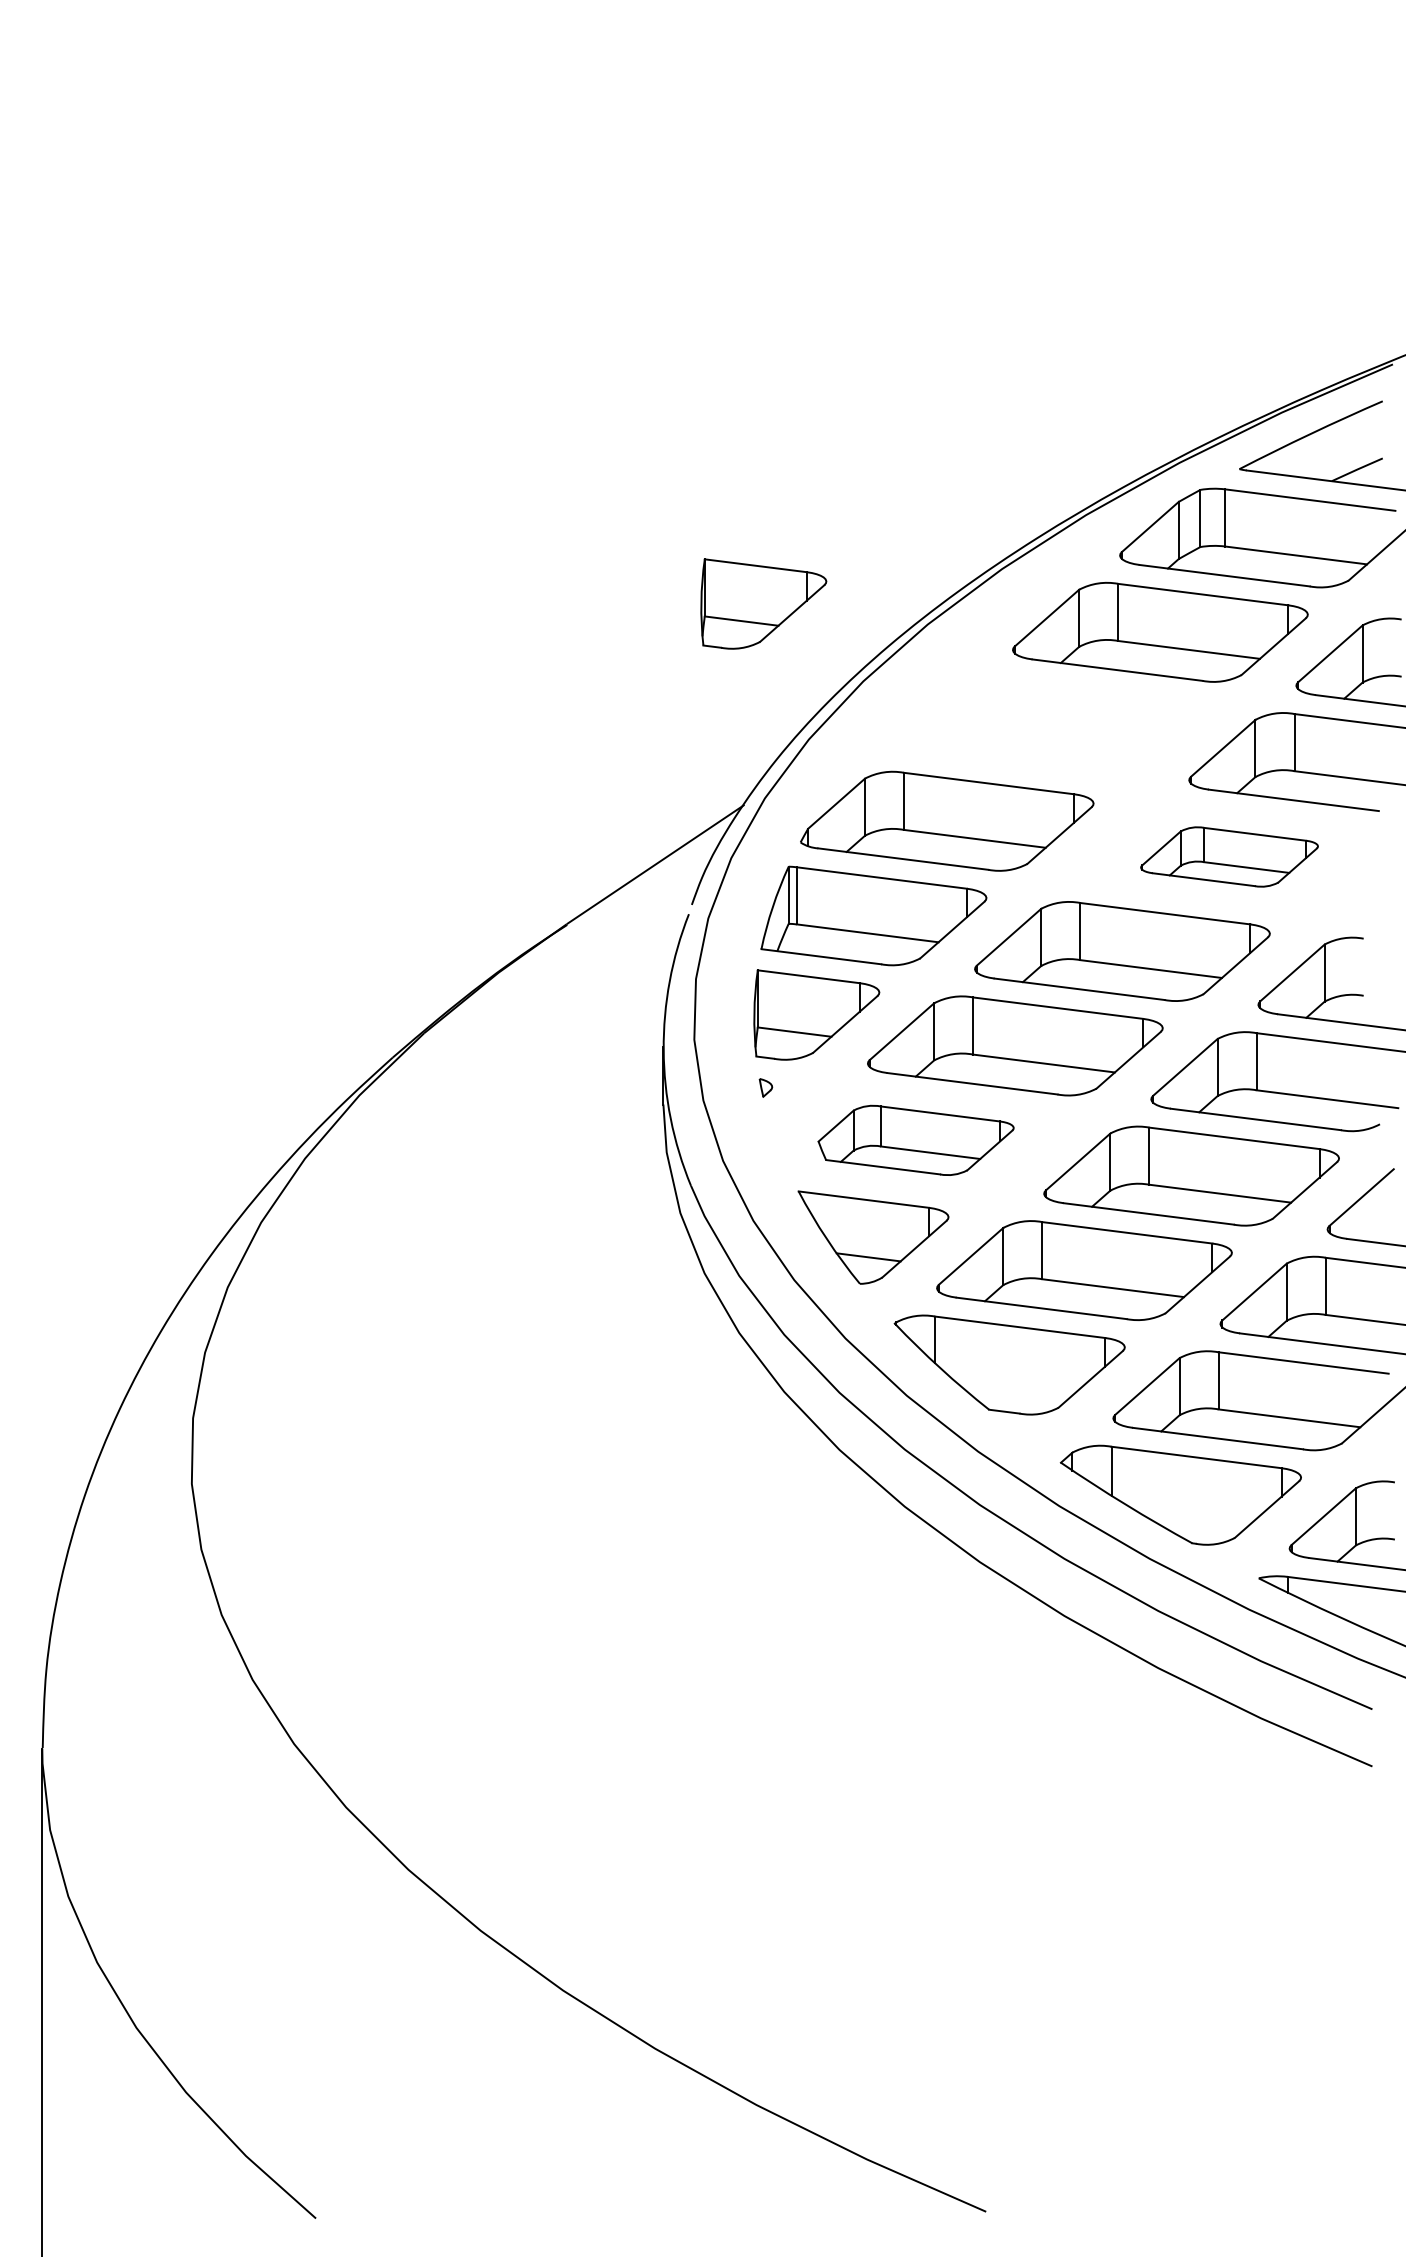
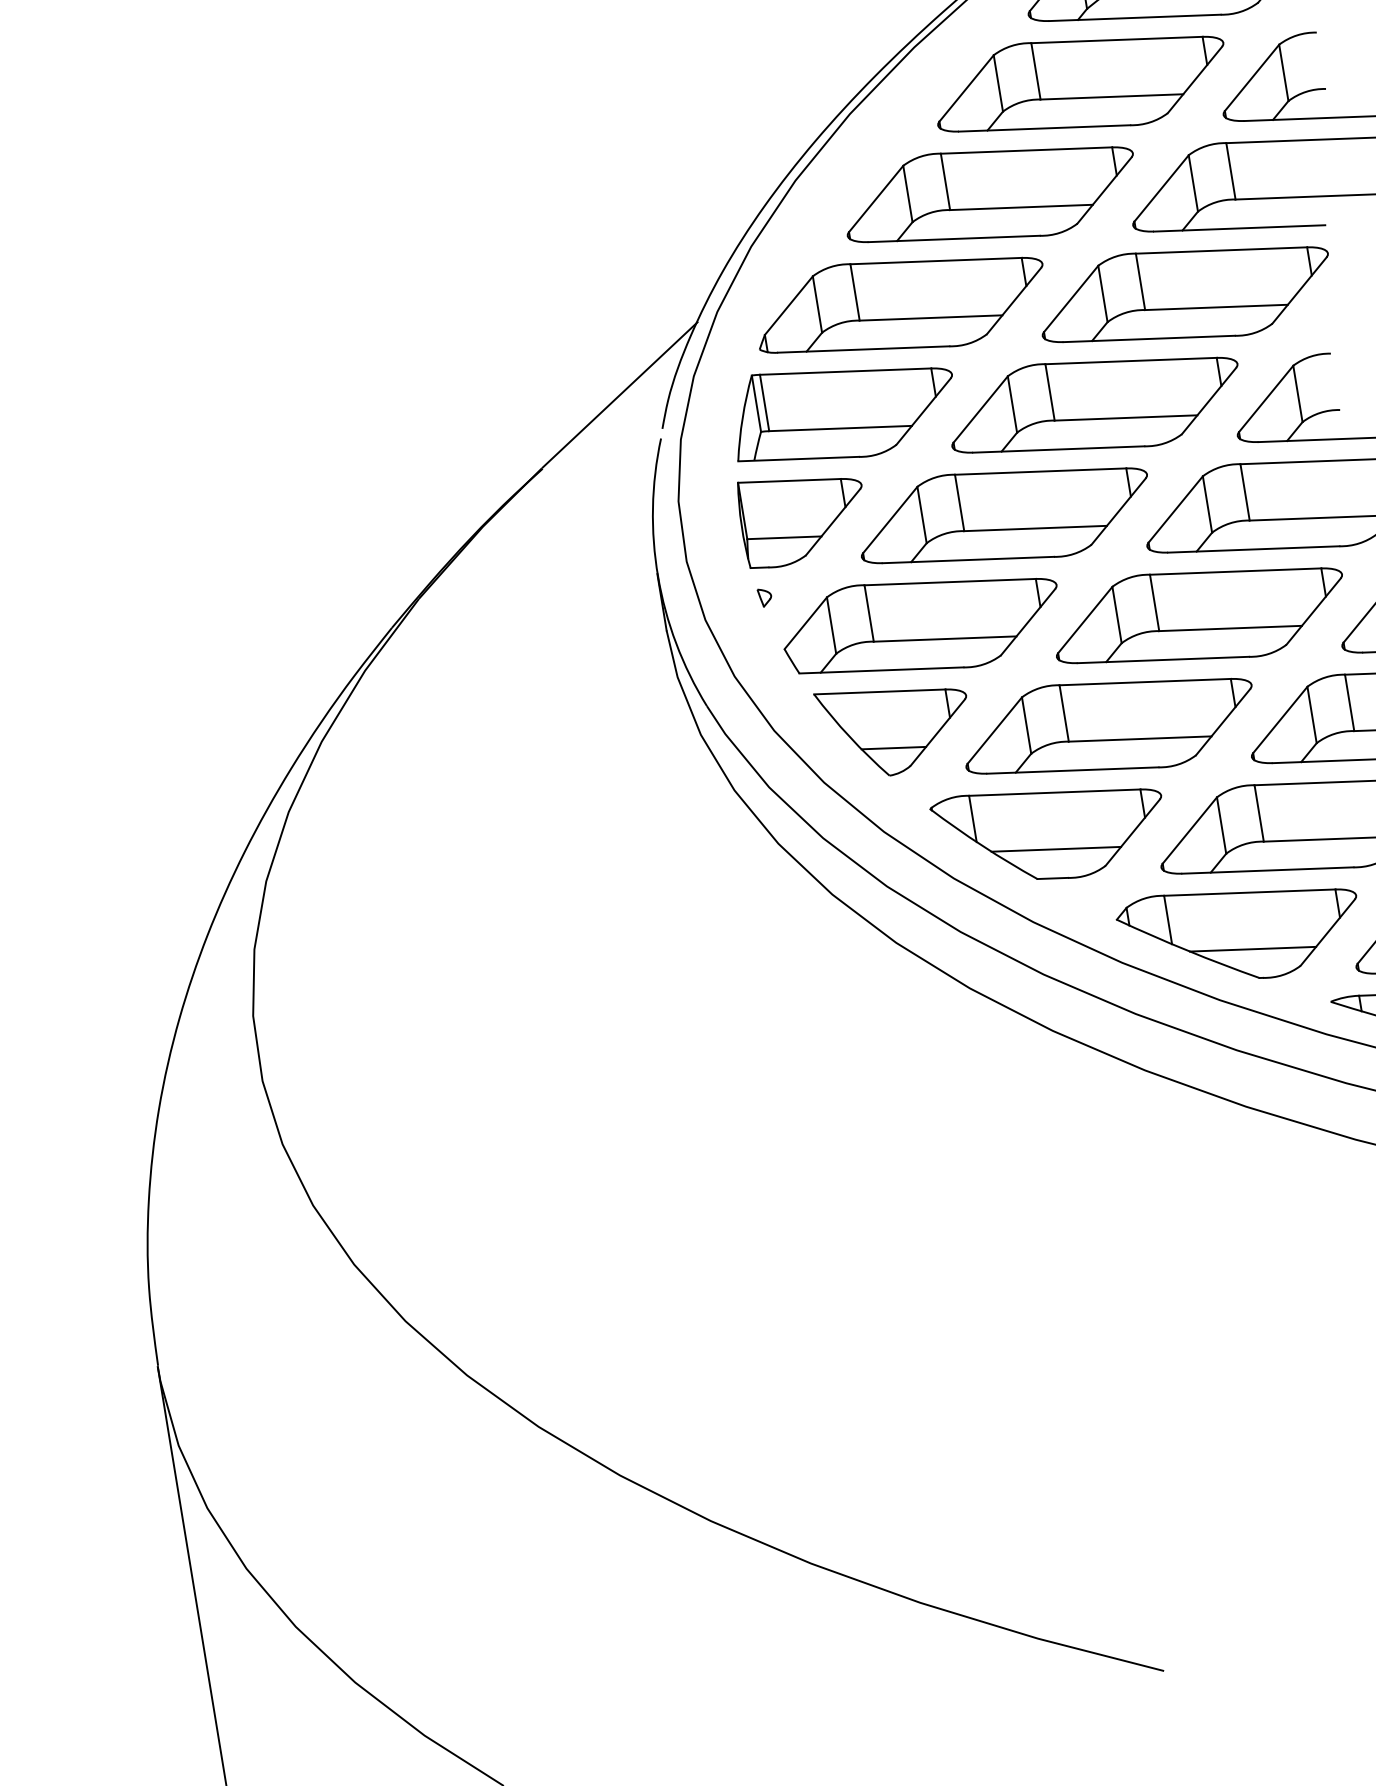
part: (763, 603) -> (684, 119), removed
part: (1053, 726) -> (990, 194), added
part: (1229, 856) -> (1185, 294), size x1.67
part: (915, 1140) -> (921, 625), size x1.43
line: (1012, 1383) -> (1056, 849), added
line: (1190, 1513) -> (1252, 948), added

